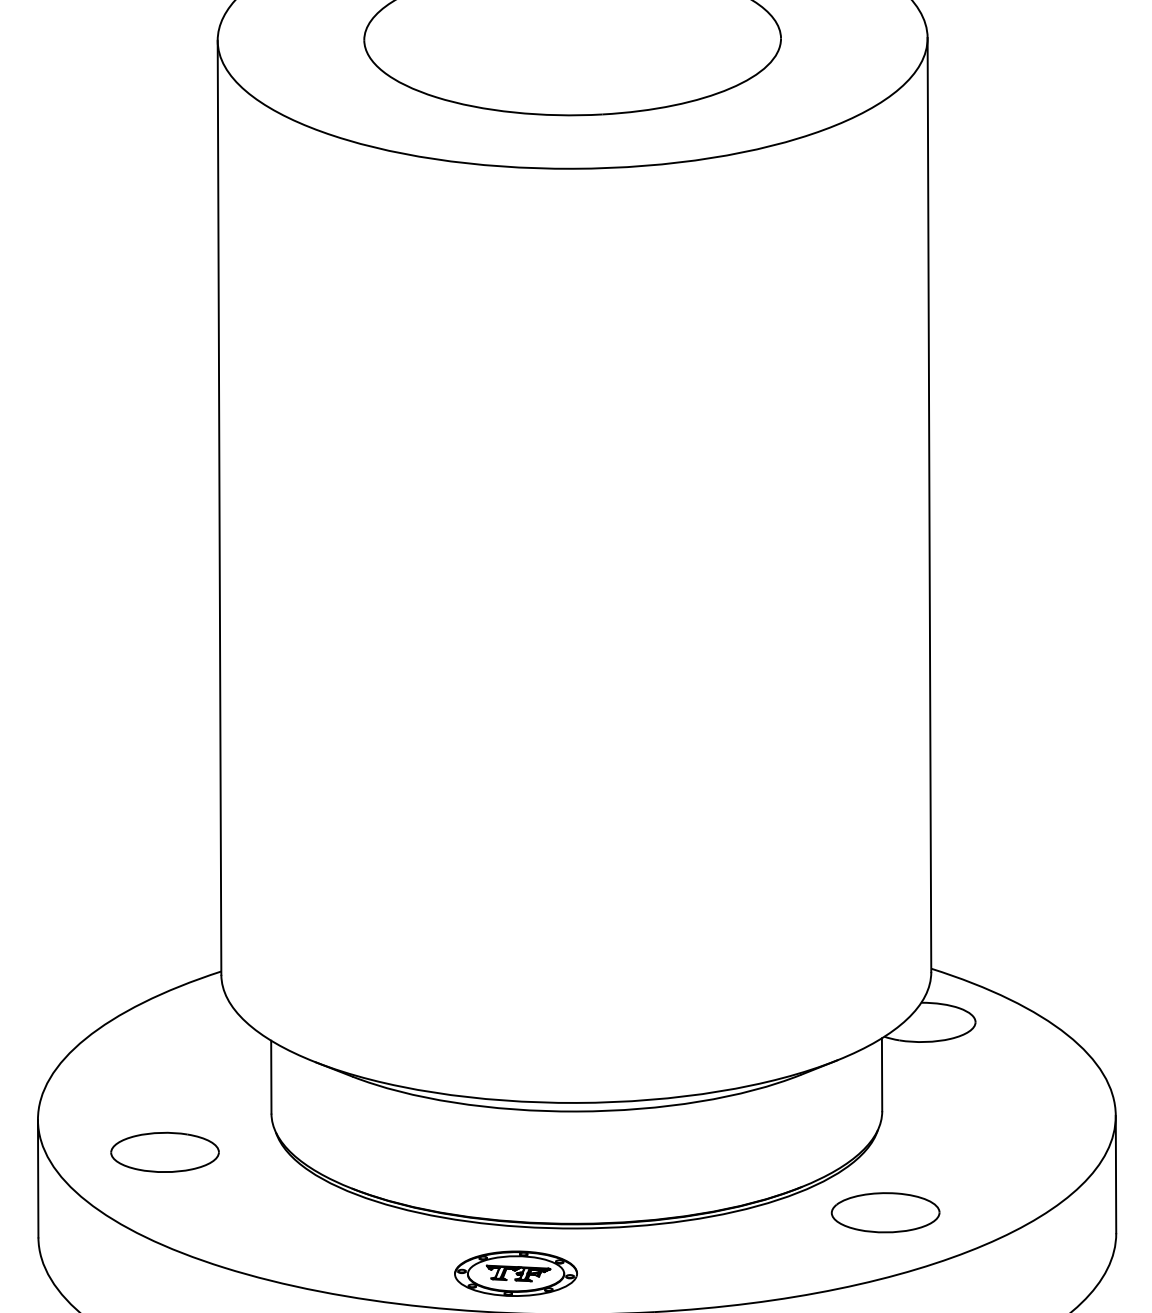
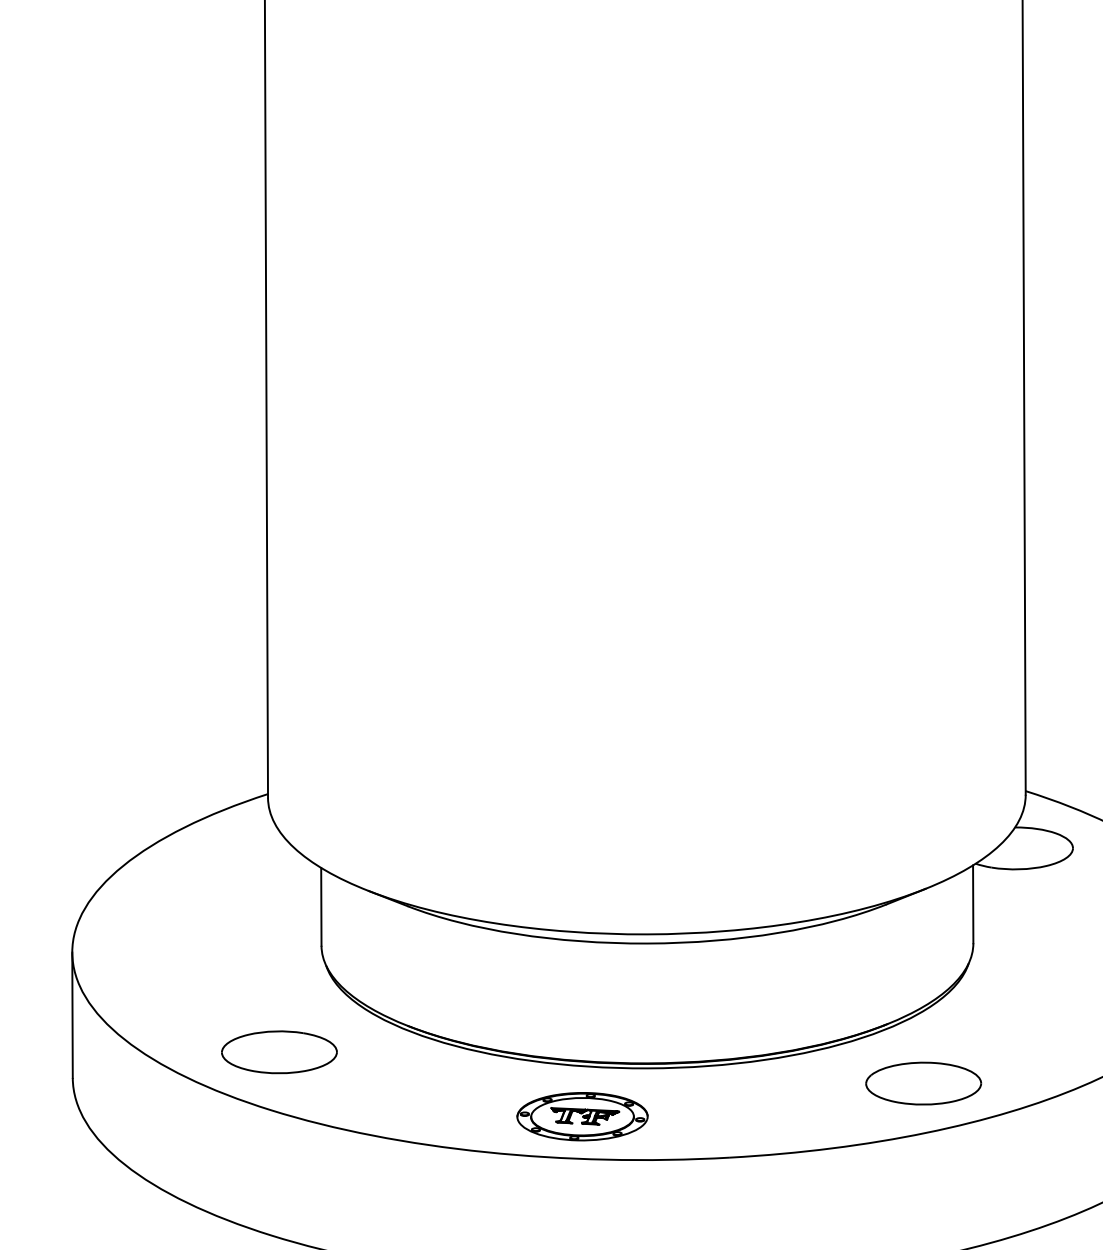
part: (164, 1151) -> (278, 1051), moved
part: (885, 1212) -> (923, 1083), moved

